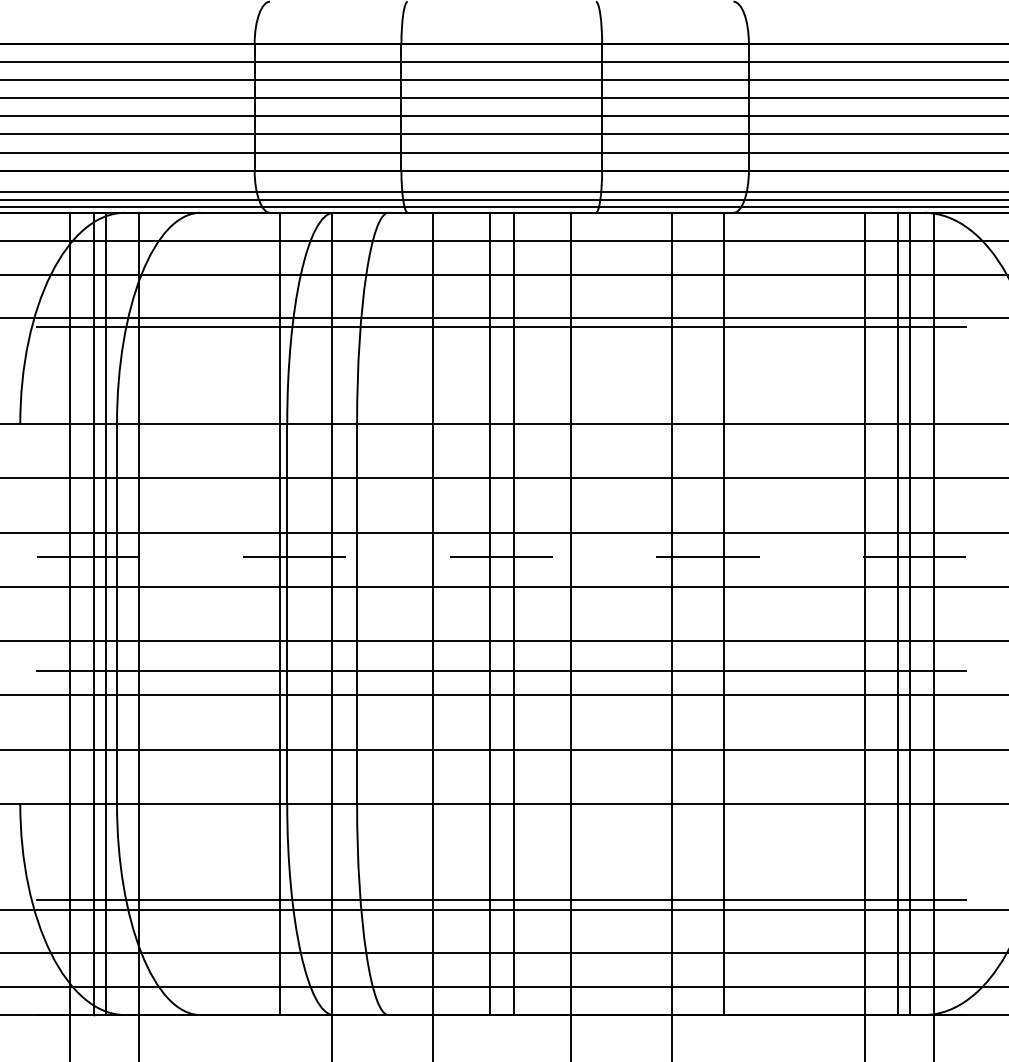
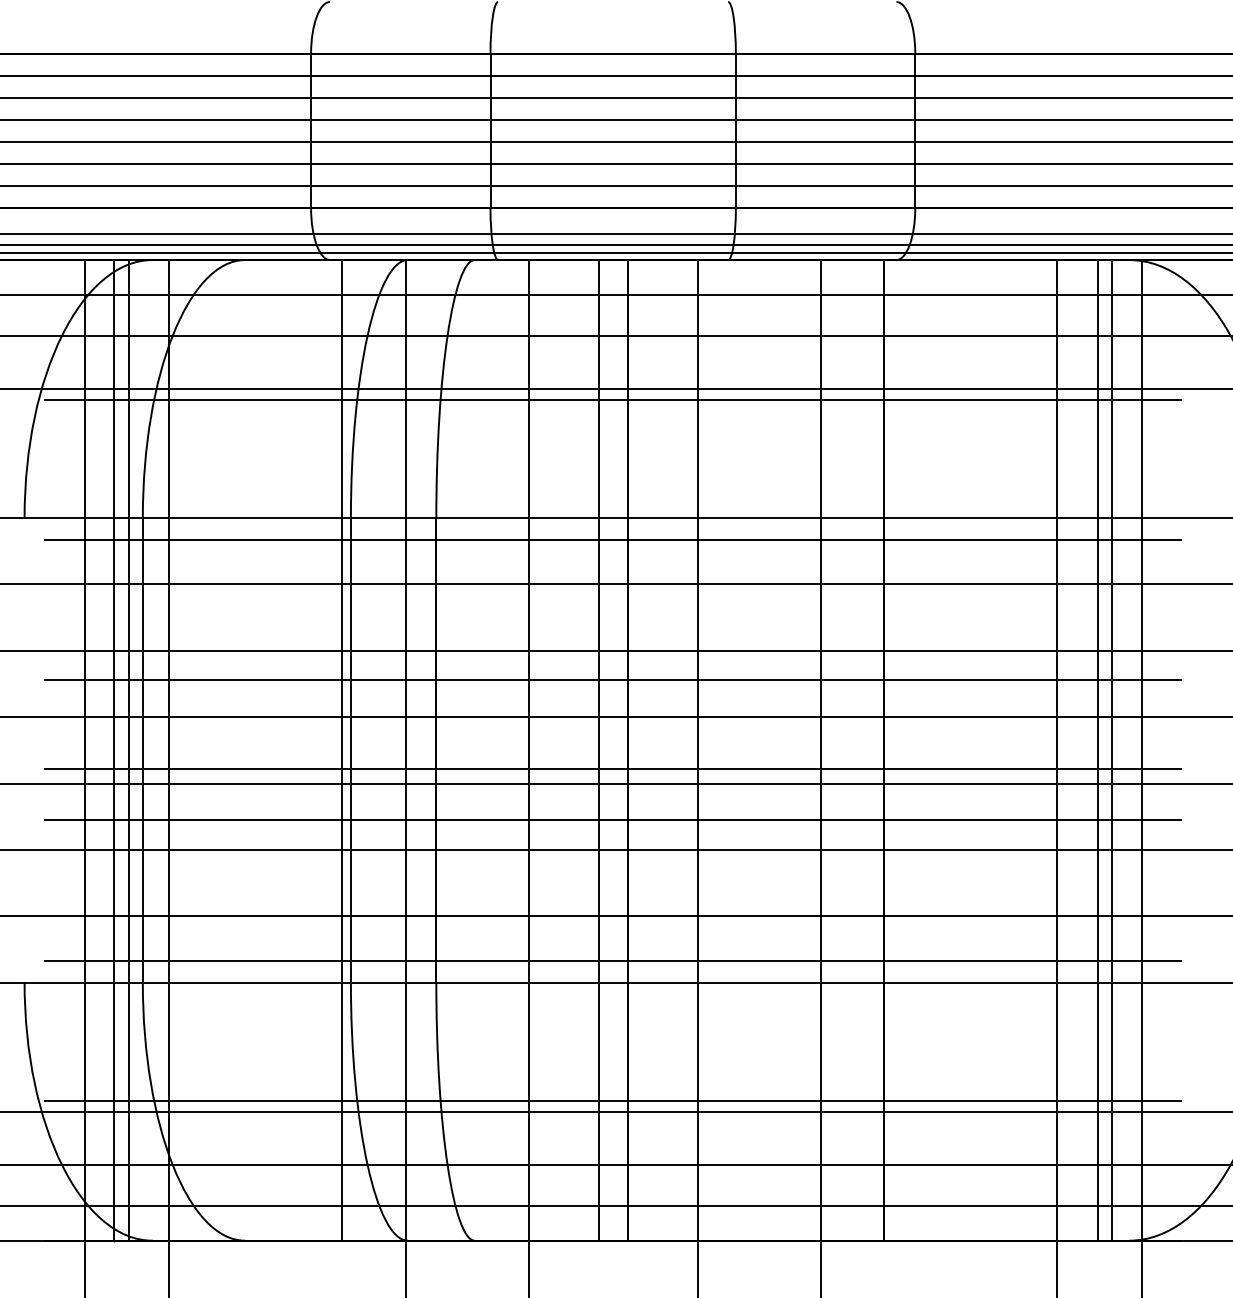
line: (501, 442) -> (612, 540), added
line: (501, 556) -> (612, 680), dashed -> solid
line: (501, 629) -> (612, 769), added
line: (501, 785) -> (612, 960), added

